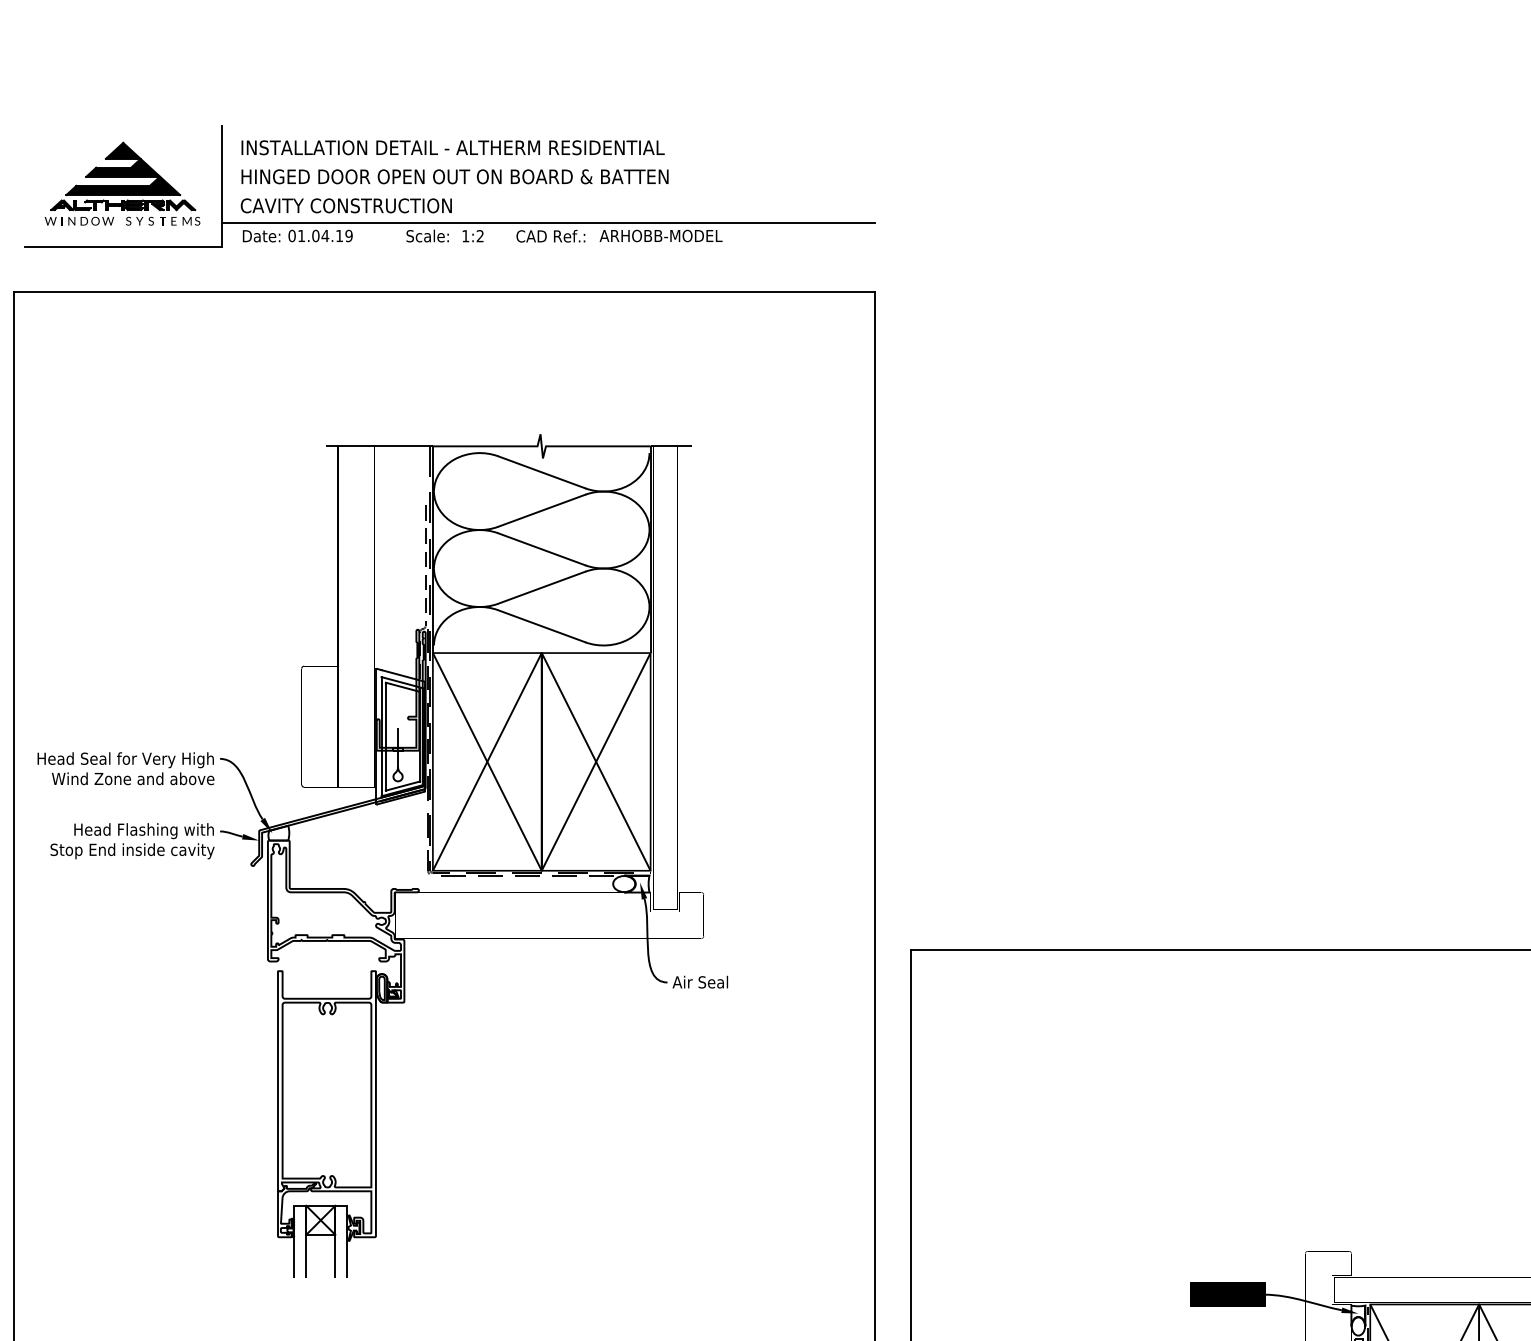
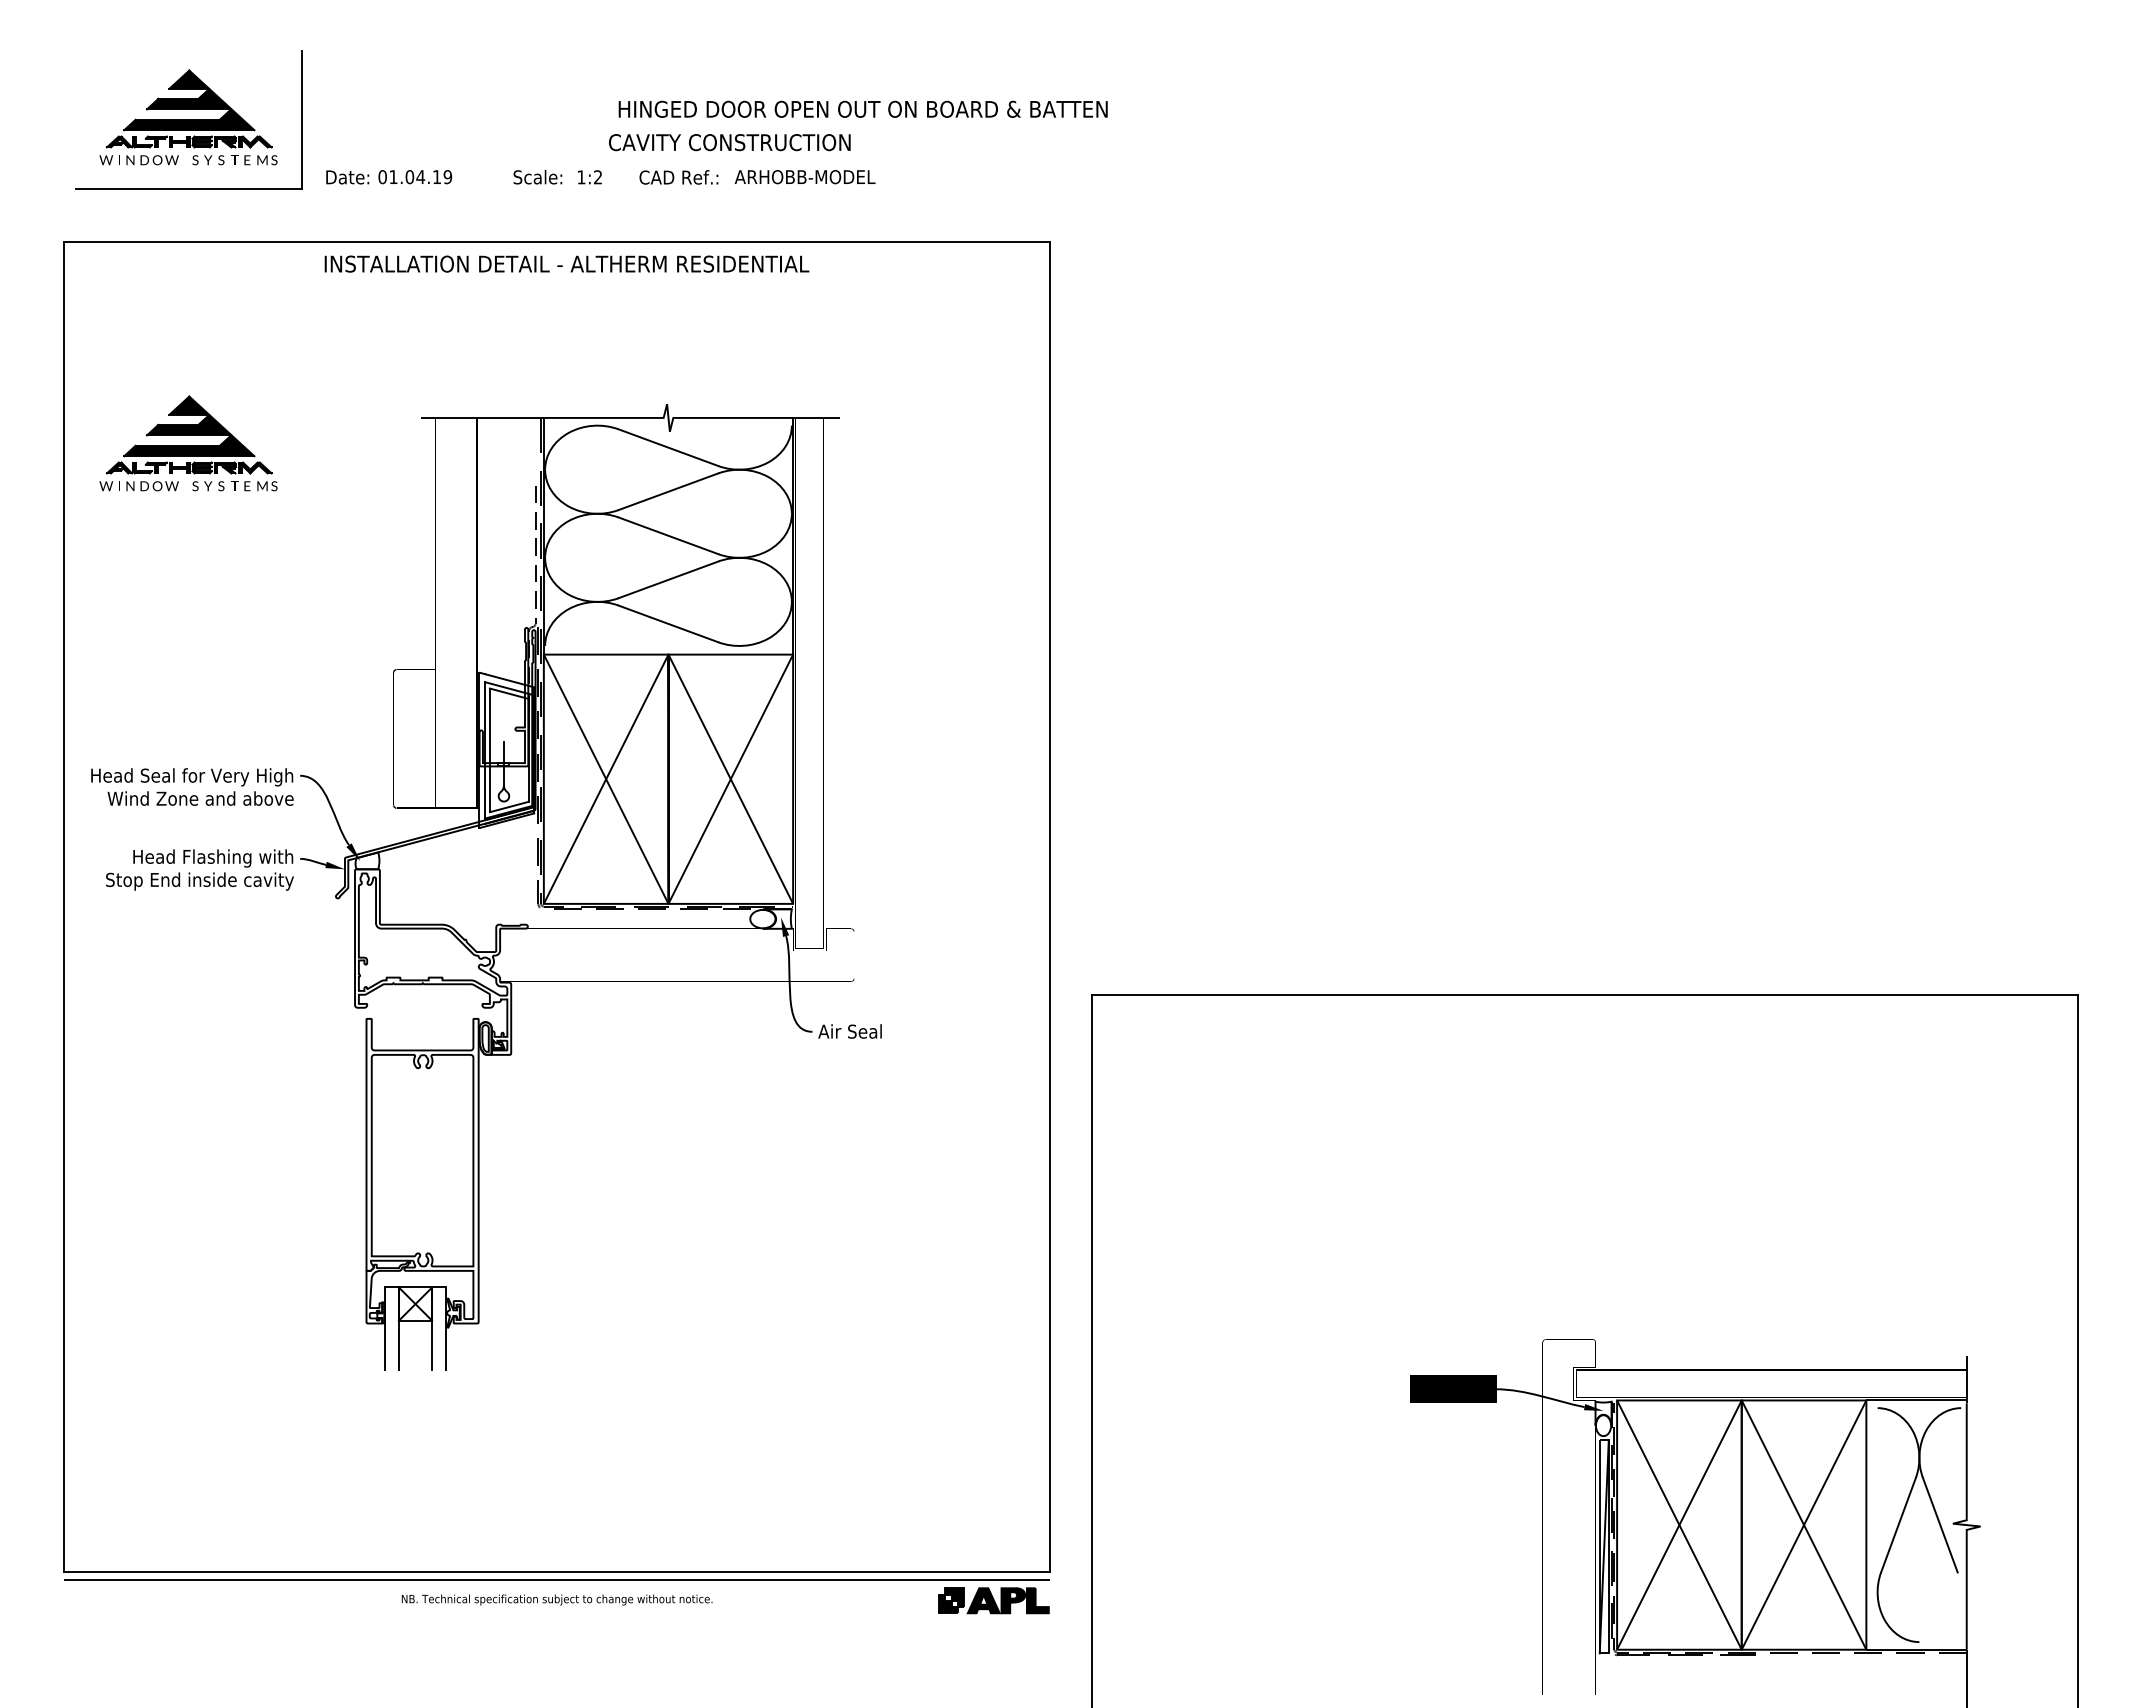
text: (452, 147) -> (566, 263), moved
text: (454, 176) -> (862, 108), moved
text: (346, 205) -> (729, 142), moved
line: (548, 223) -> (676, 162), removed
part: (122, 468) -> (188, 443), added

